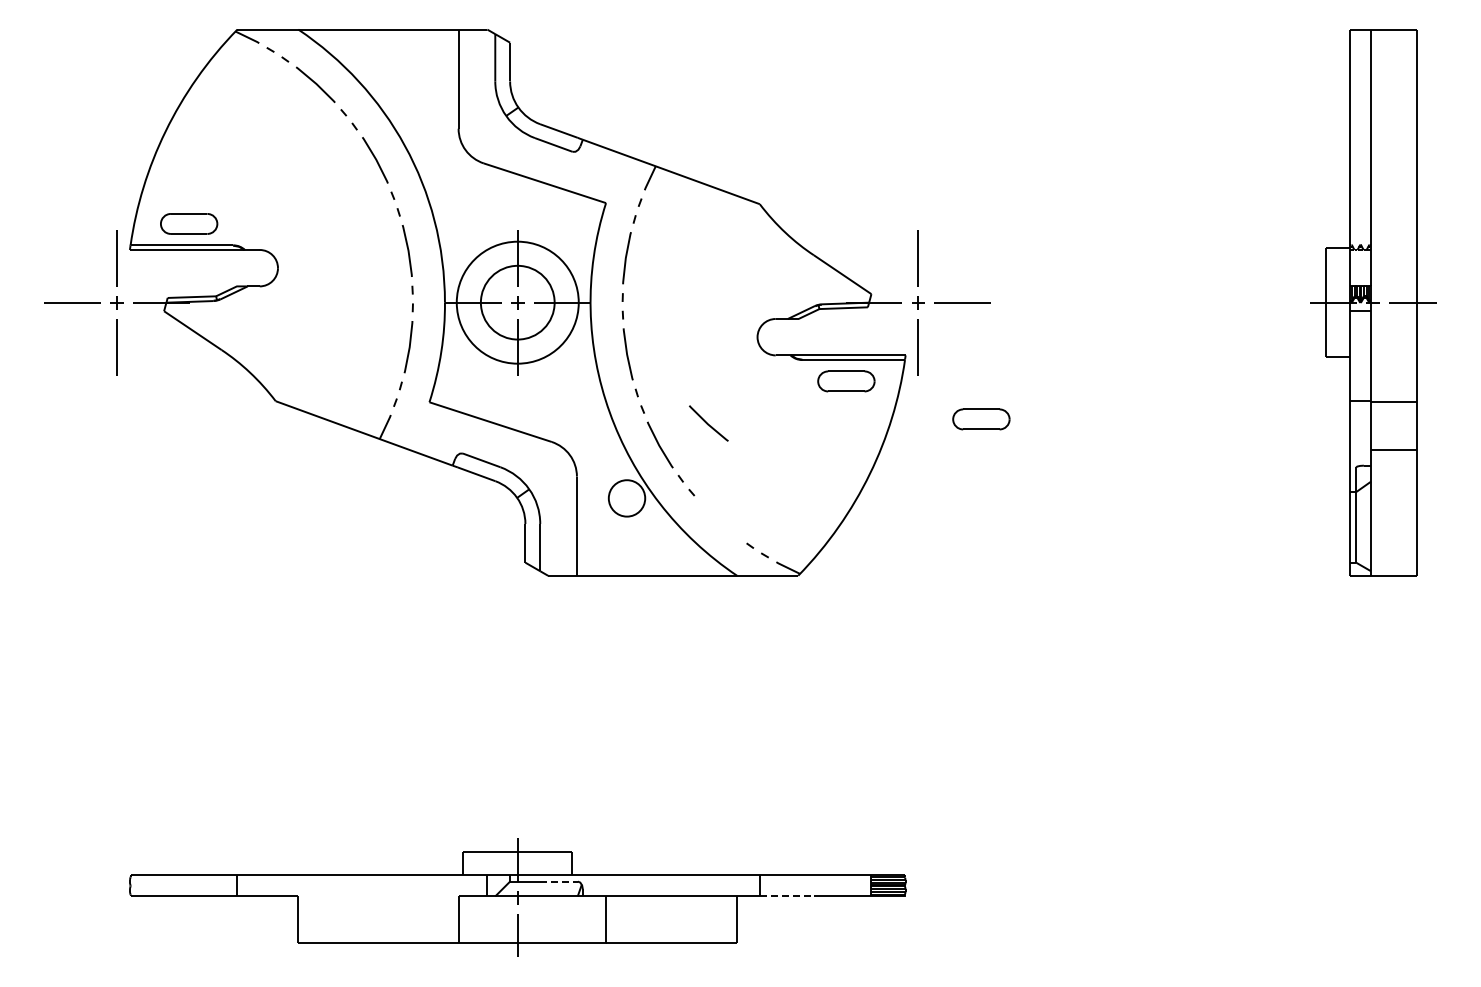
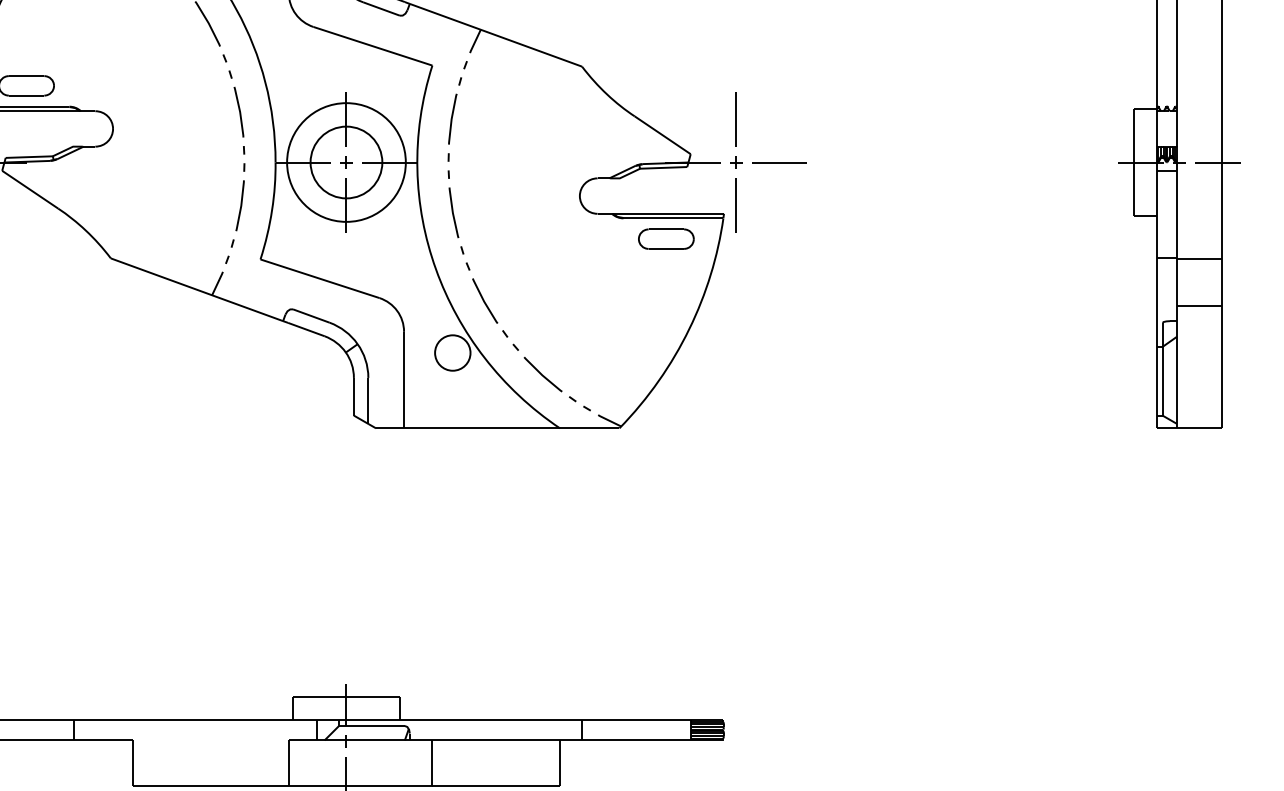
part: (981, 419) -> (797, 276), removed
line: (708, 423) -> (542, 374), moved
line: (558, 881) -> (386, 725), dashed -> solid
line: (786, 896) -> (608, 740), dashed -> solid

